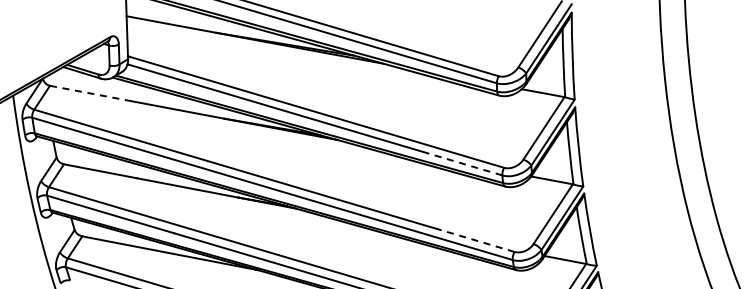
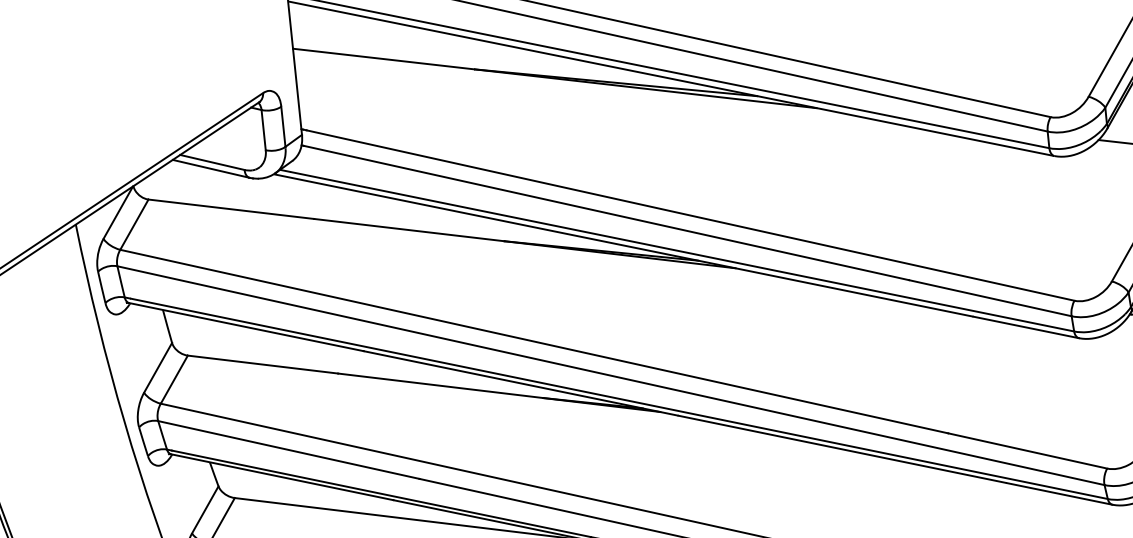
line: (91, 93) -> (233, 209), dashed -> solid
line: (462, 163) -> (989, 297), dashed -> solid
line: (475, 240) -> (1026, 451), dashed -> solid

